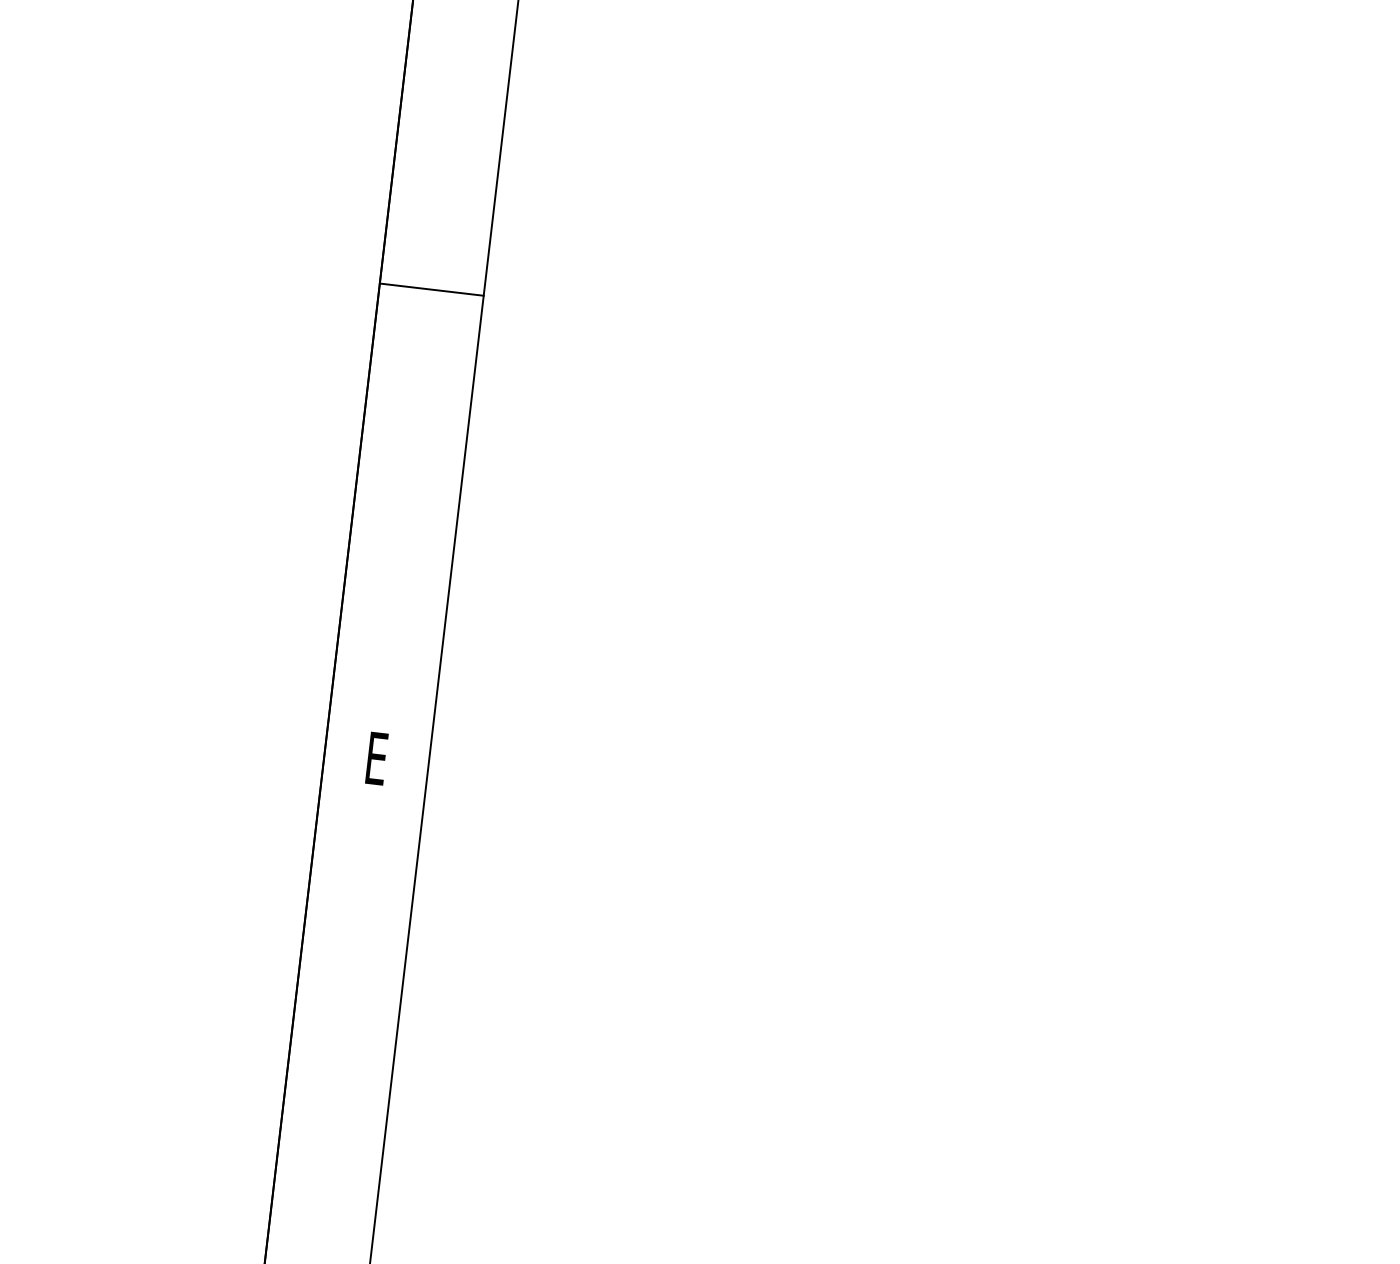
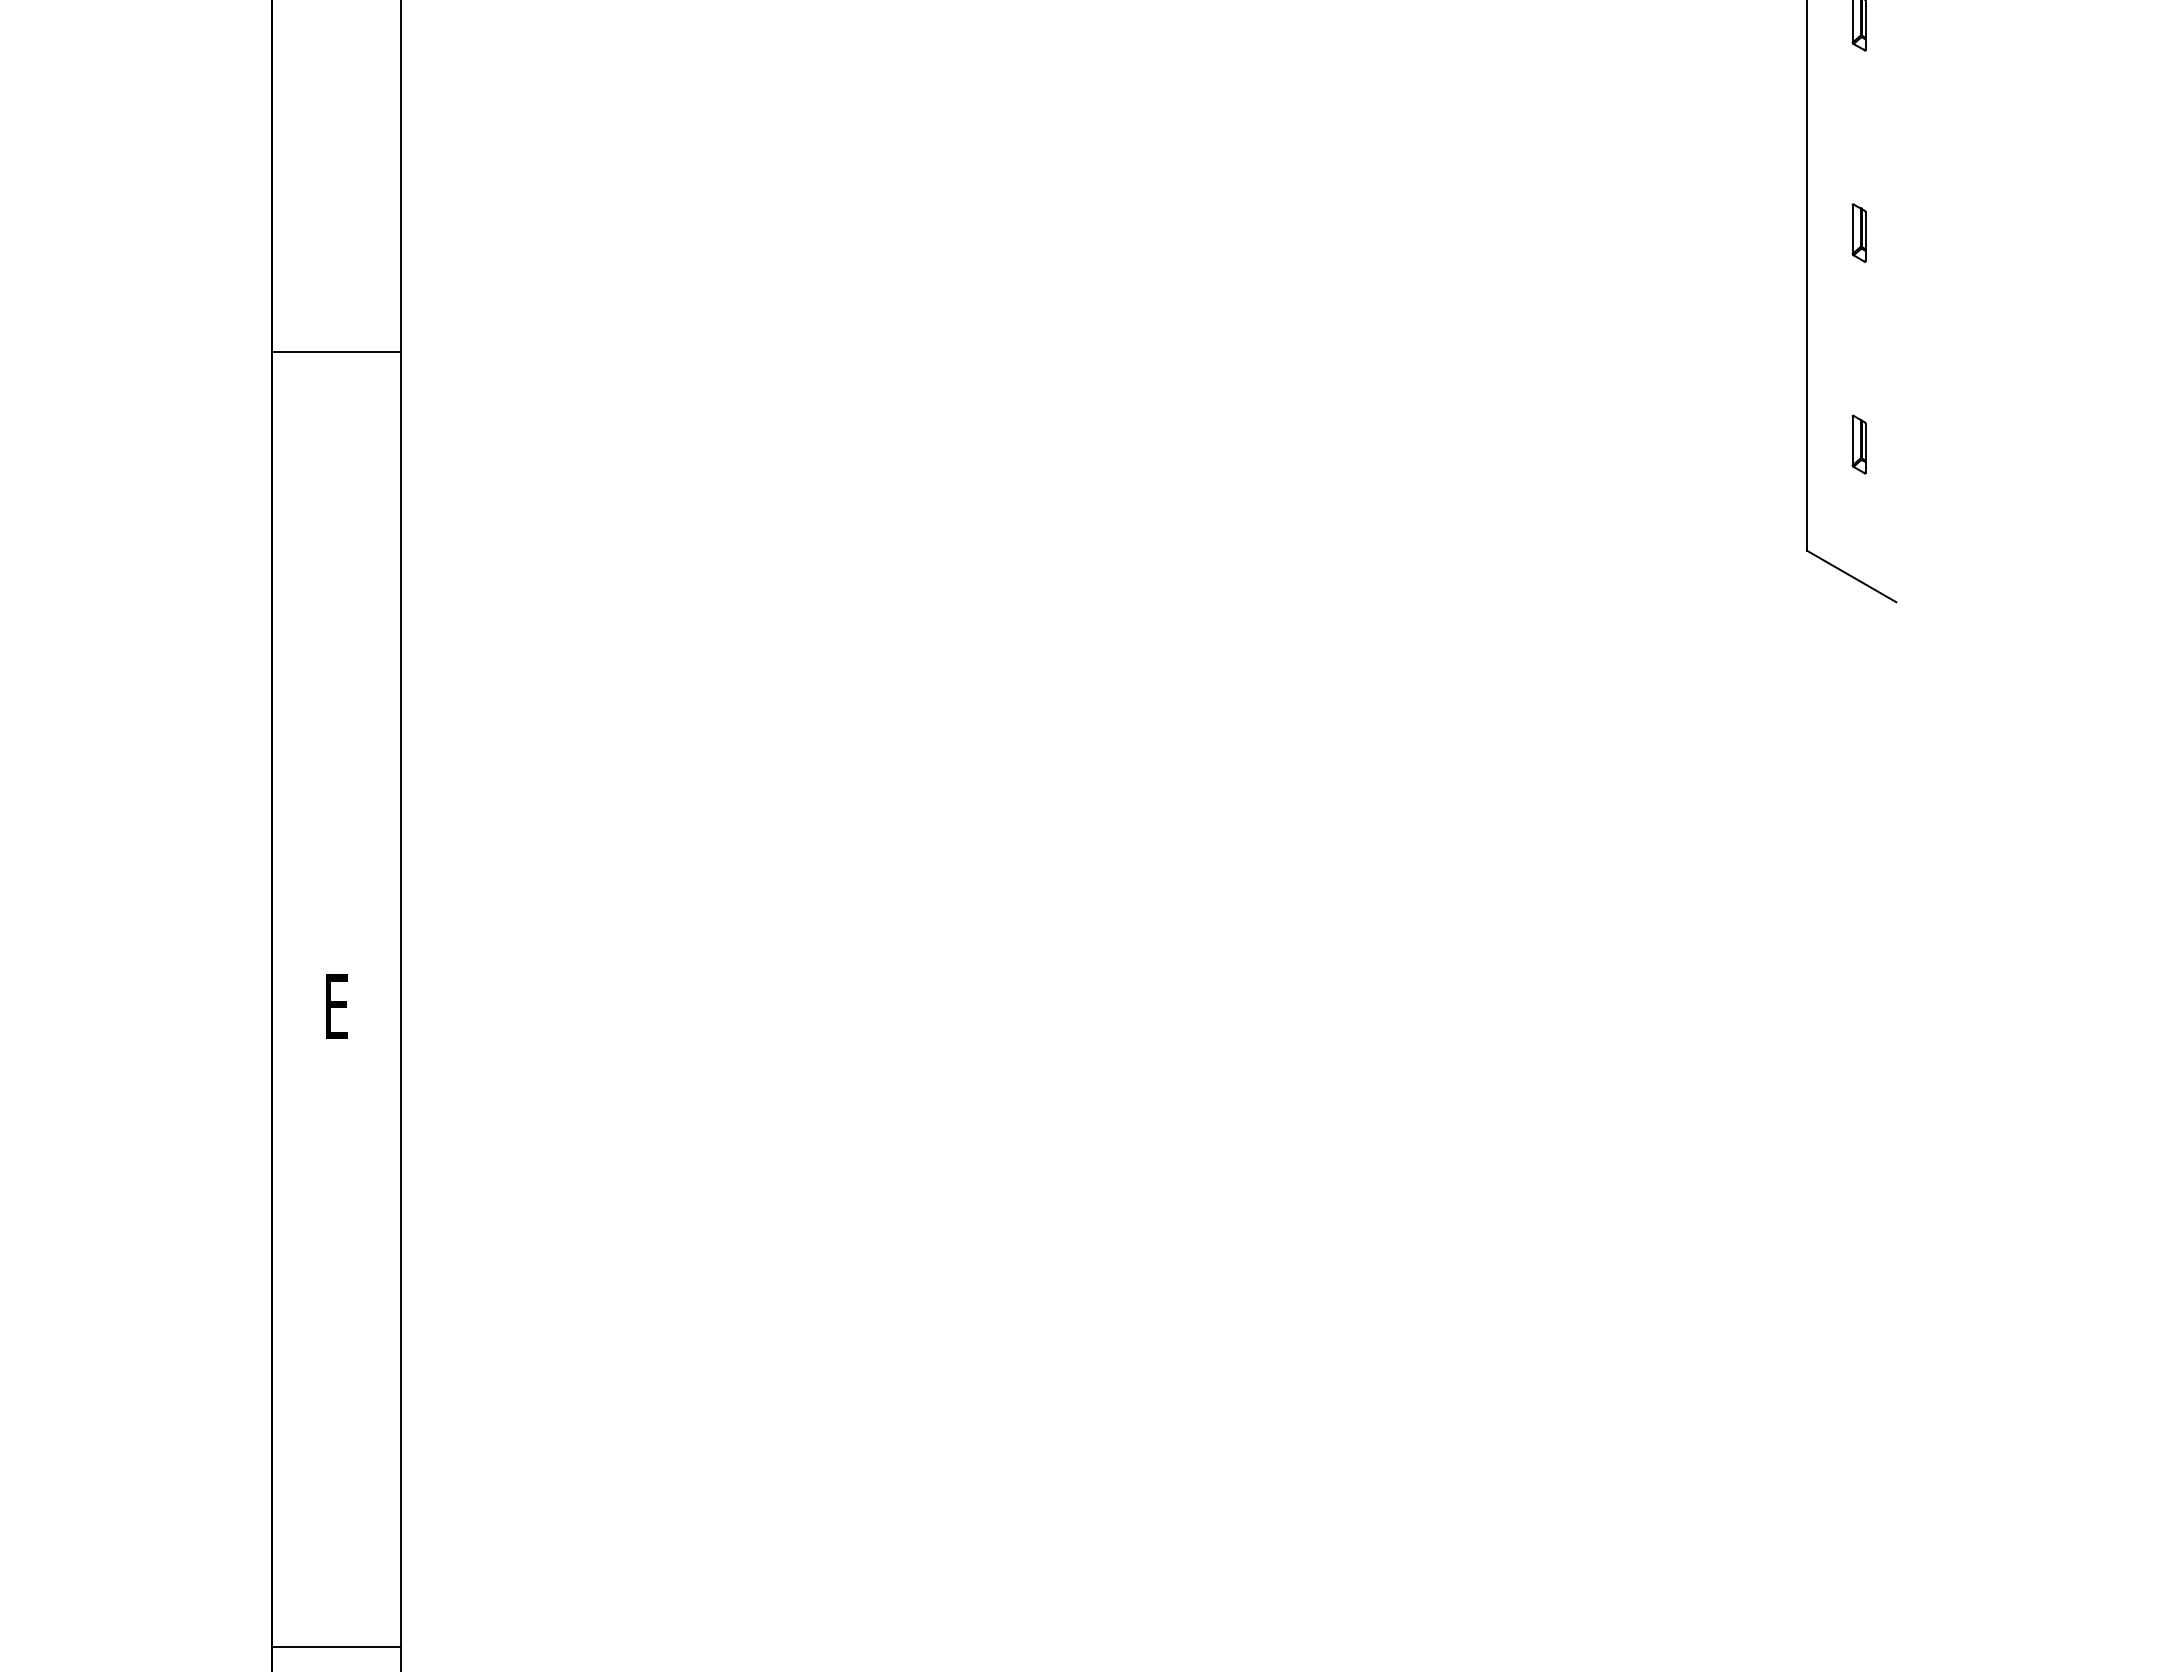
line: (431, 289) -> (336, 352), moved

